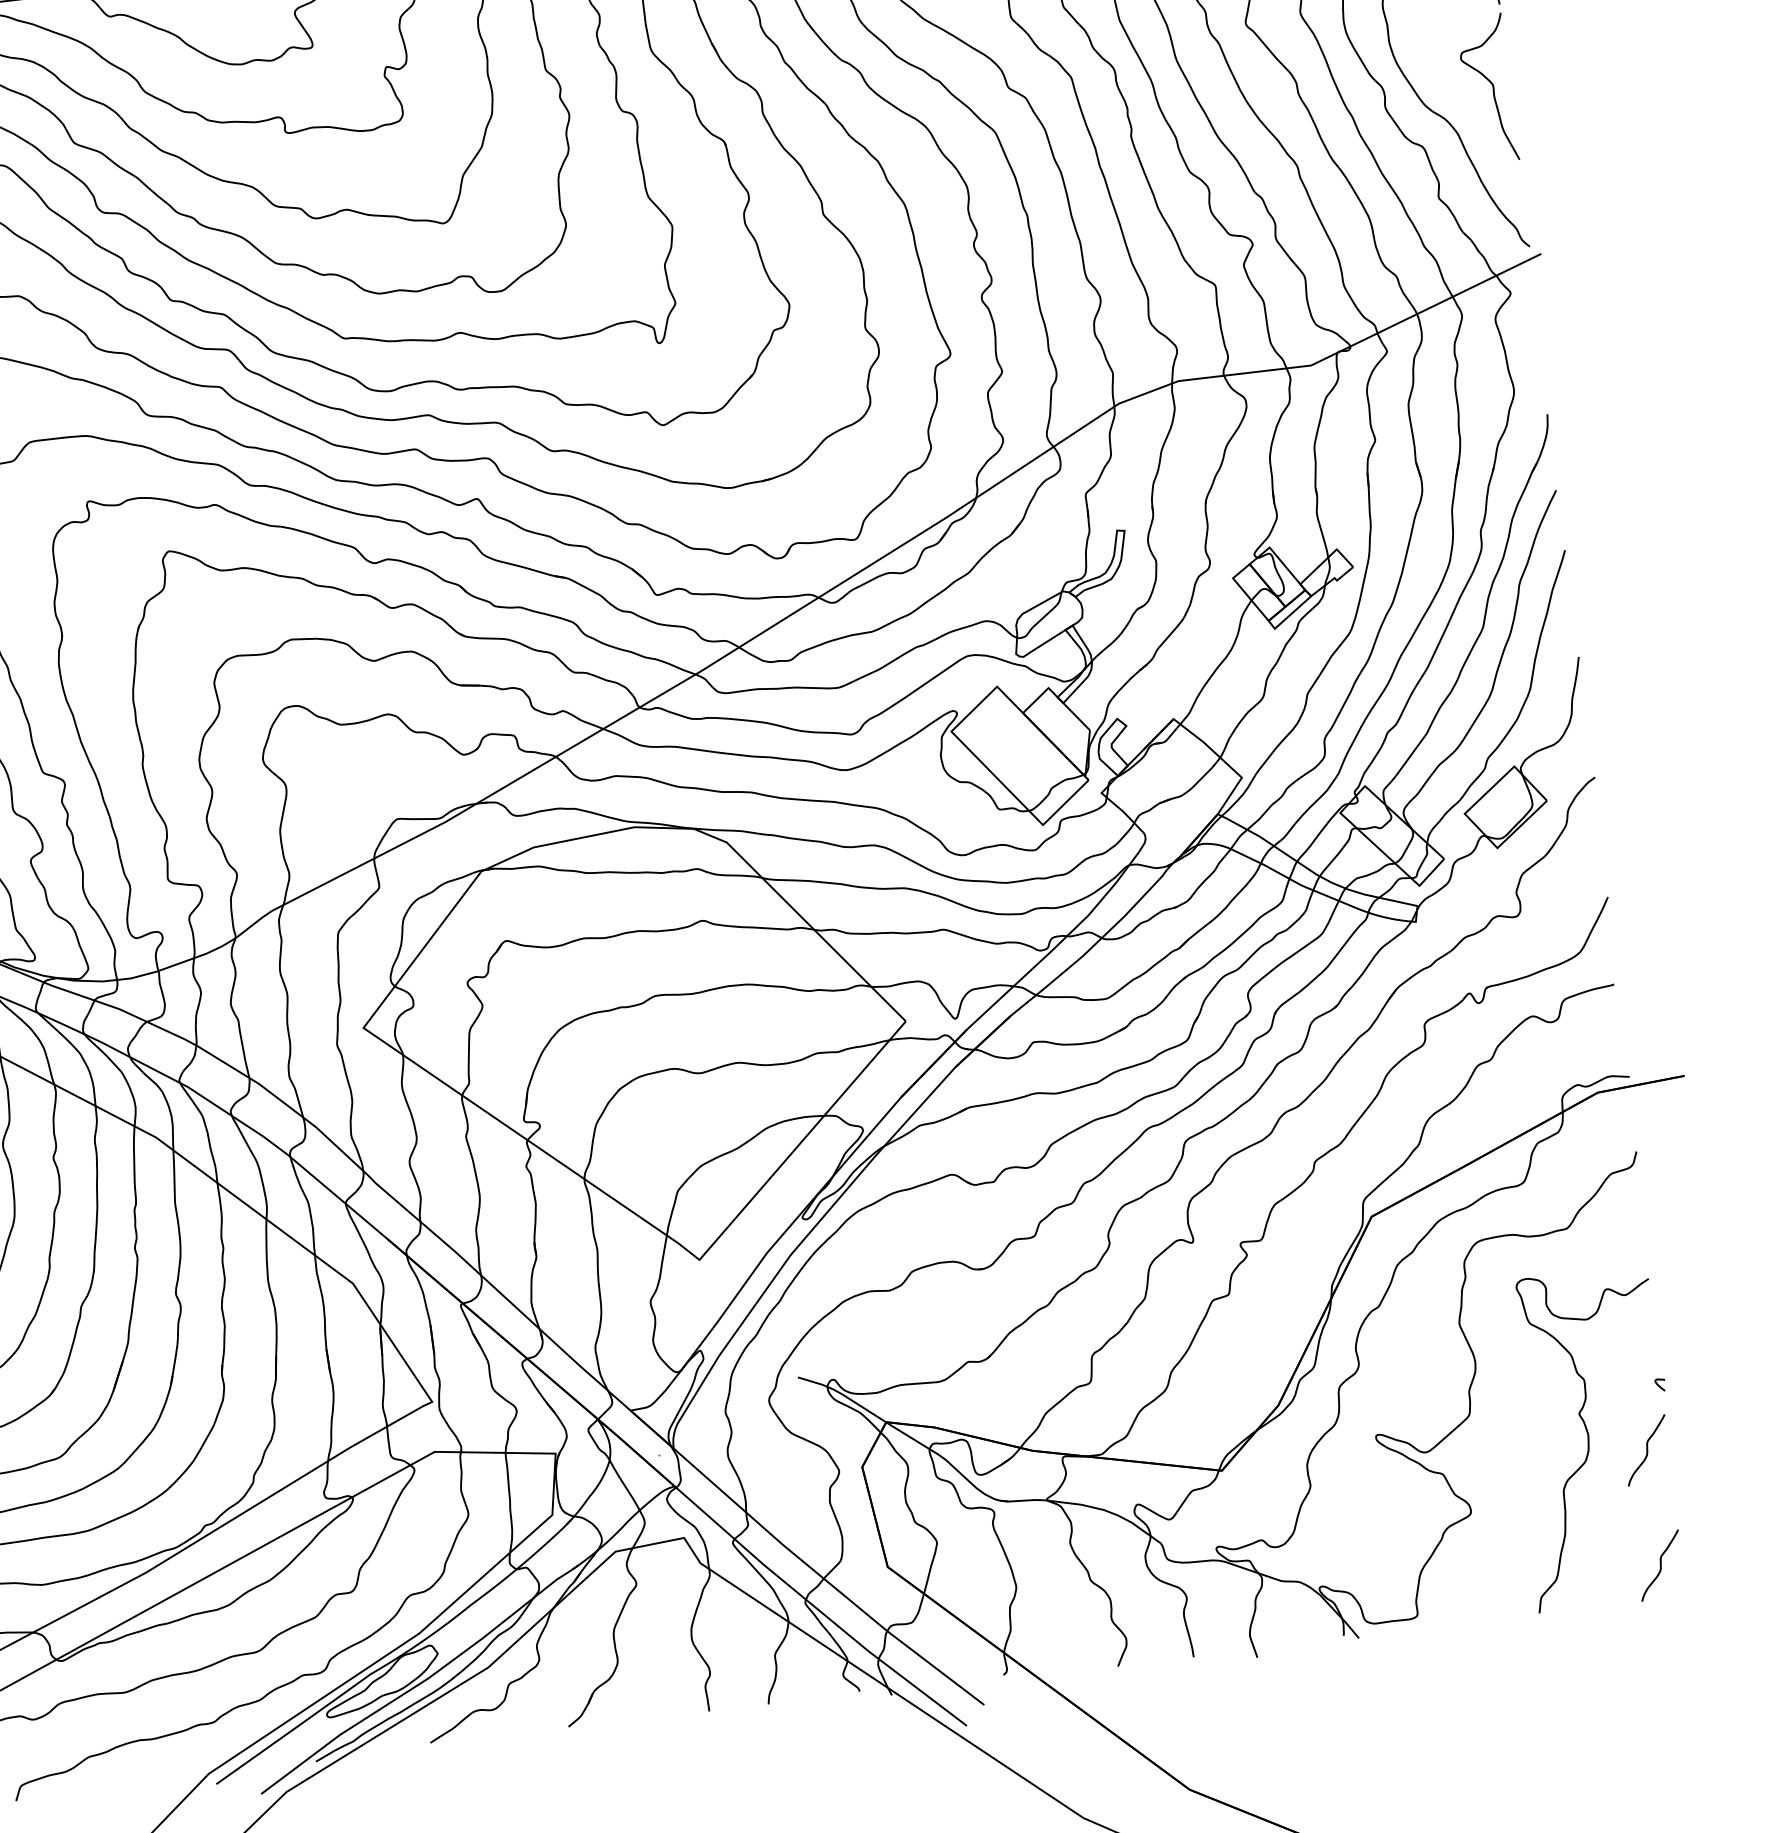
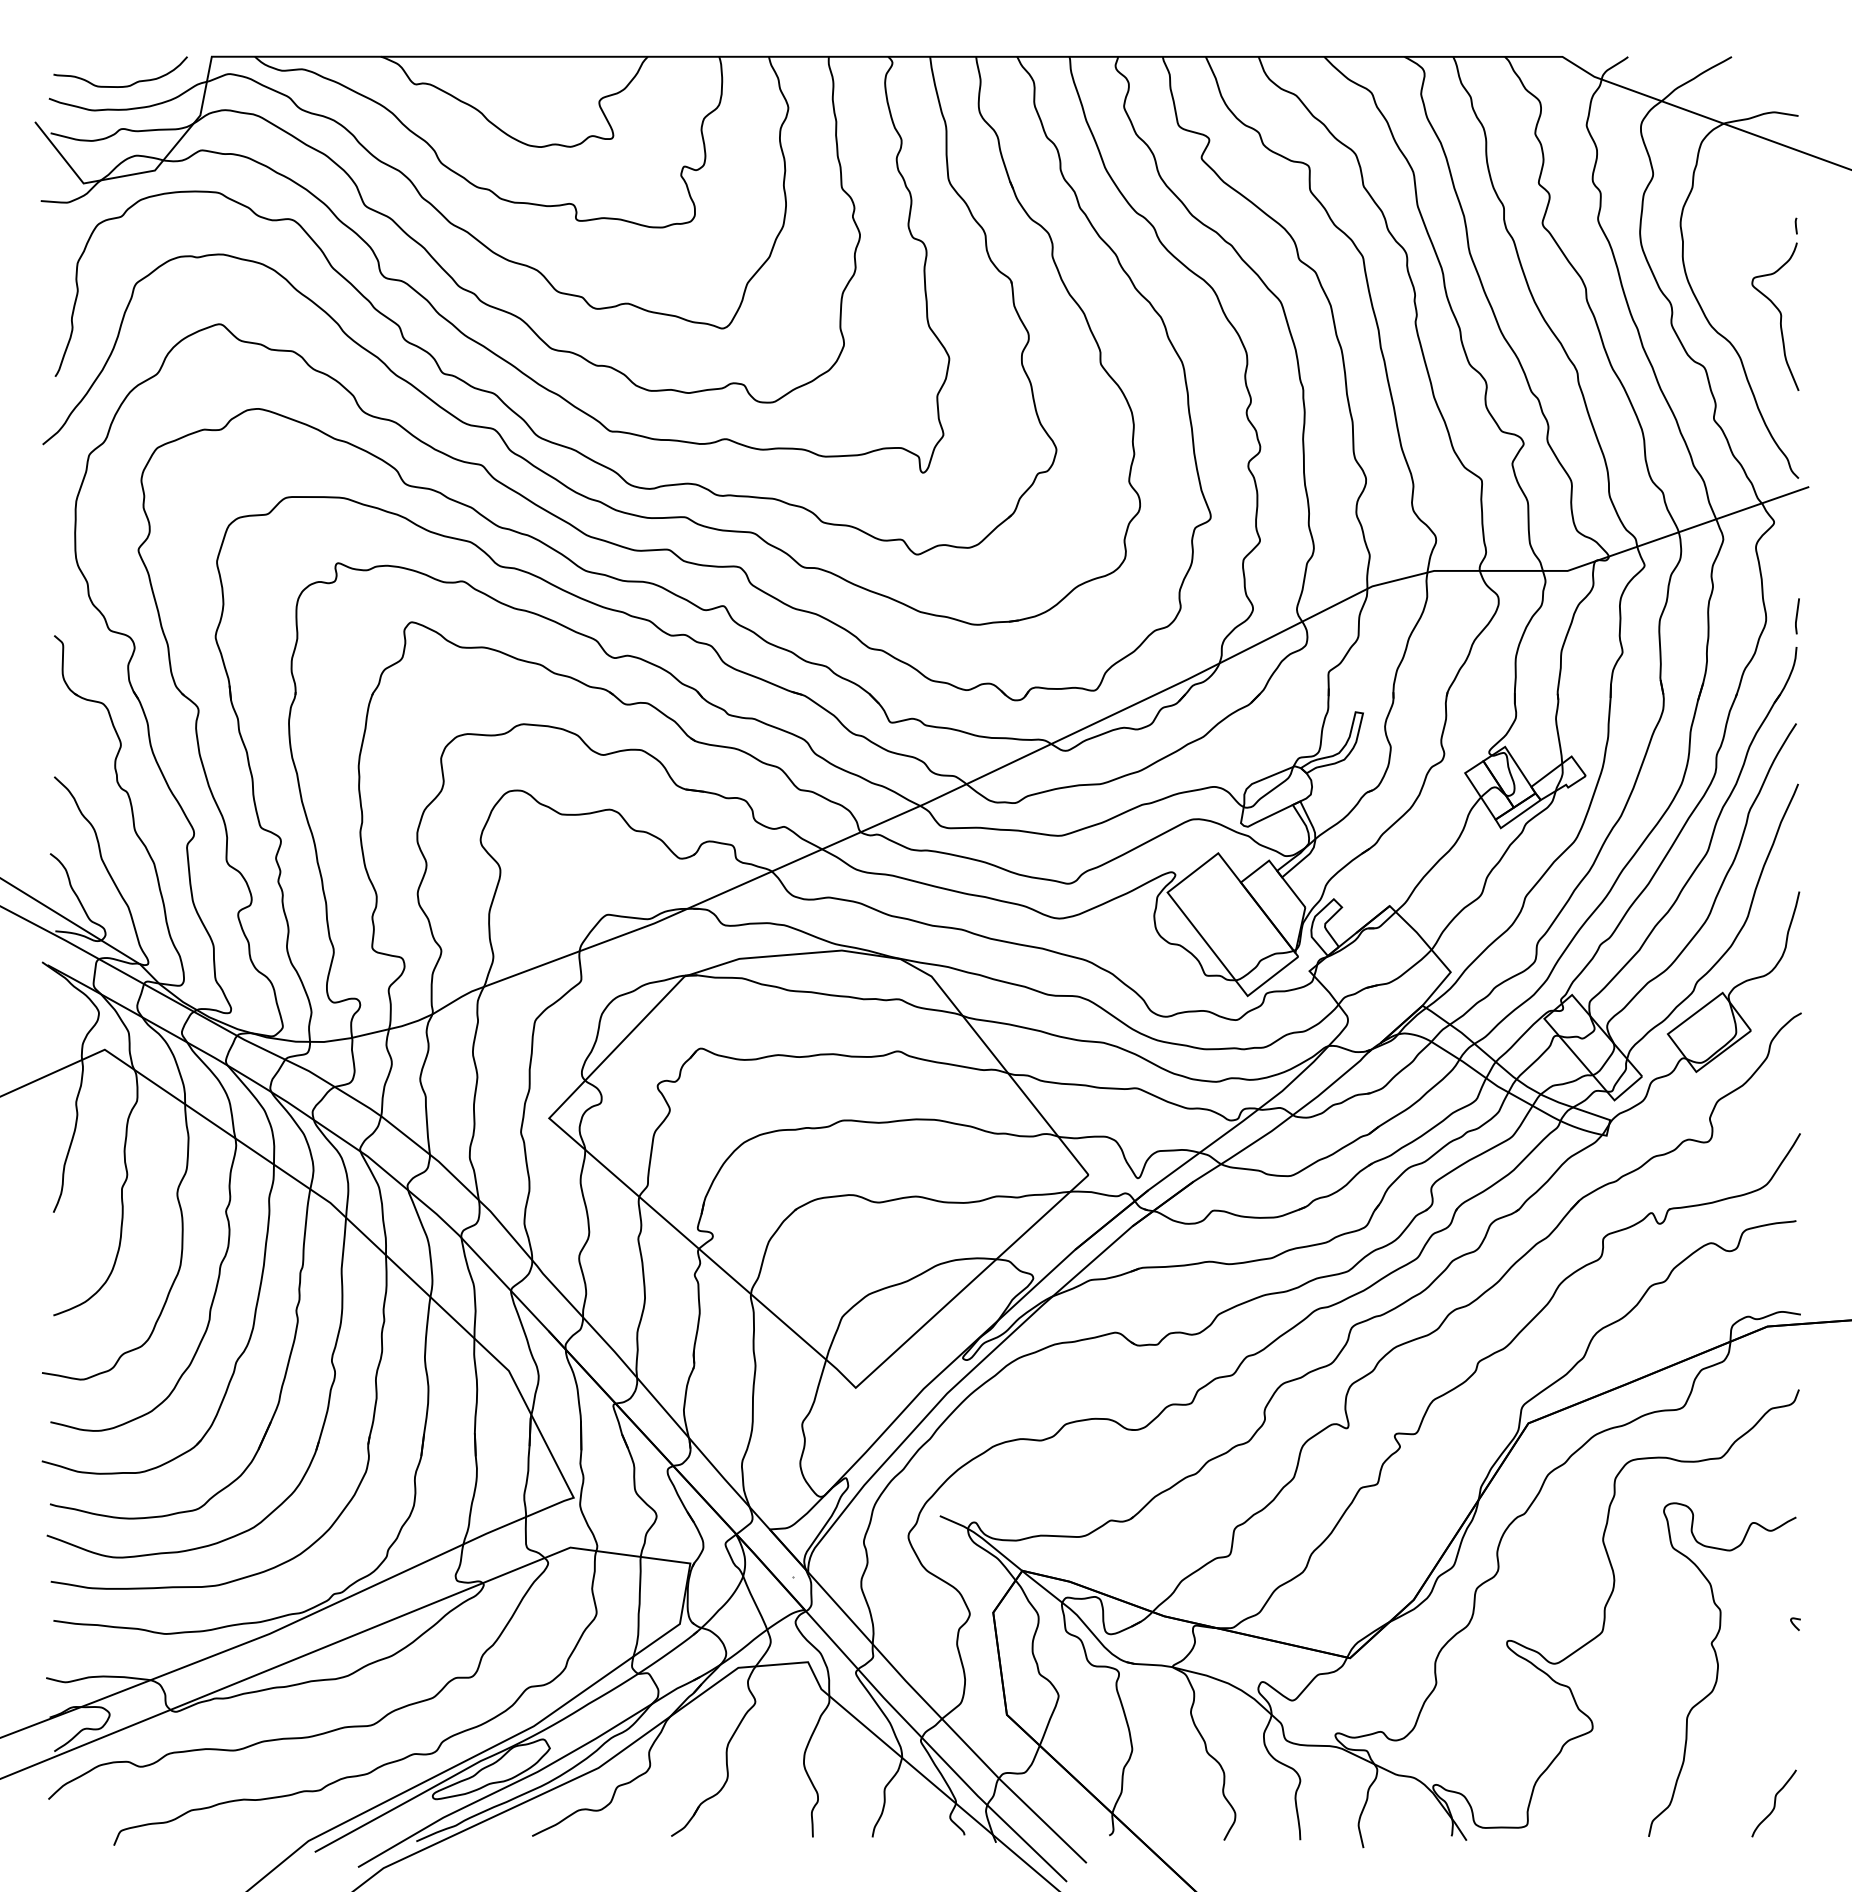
line: (1544, 383) -> (1797, 616), added
curve: (1646, 1450) -> (1774, 1687), removed

